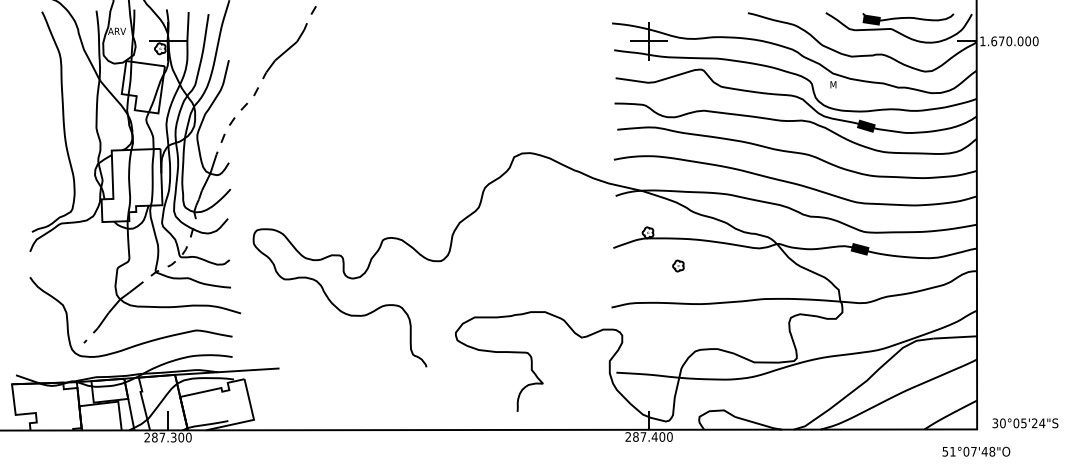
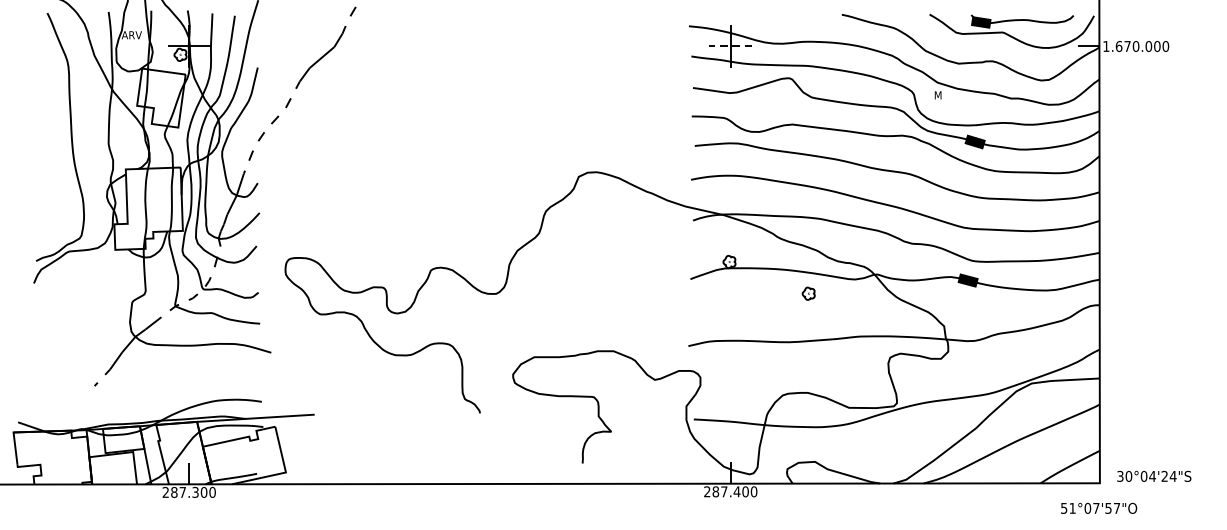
line: (648, 41) -> (729, 46), solid -> dashed
part: (678, 265) -> (808, 293), moved
curve: (138, 343) -> (155, 386), removed
text: (1023, 423) -> (1152, 476), 30°05'24"S -> 30°04'24"S
text: (988, 451) -> (1112, 508), 51°07'48"O -> 51°07'57"O

